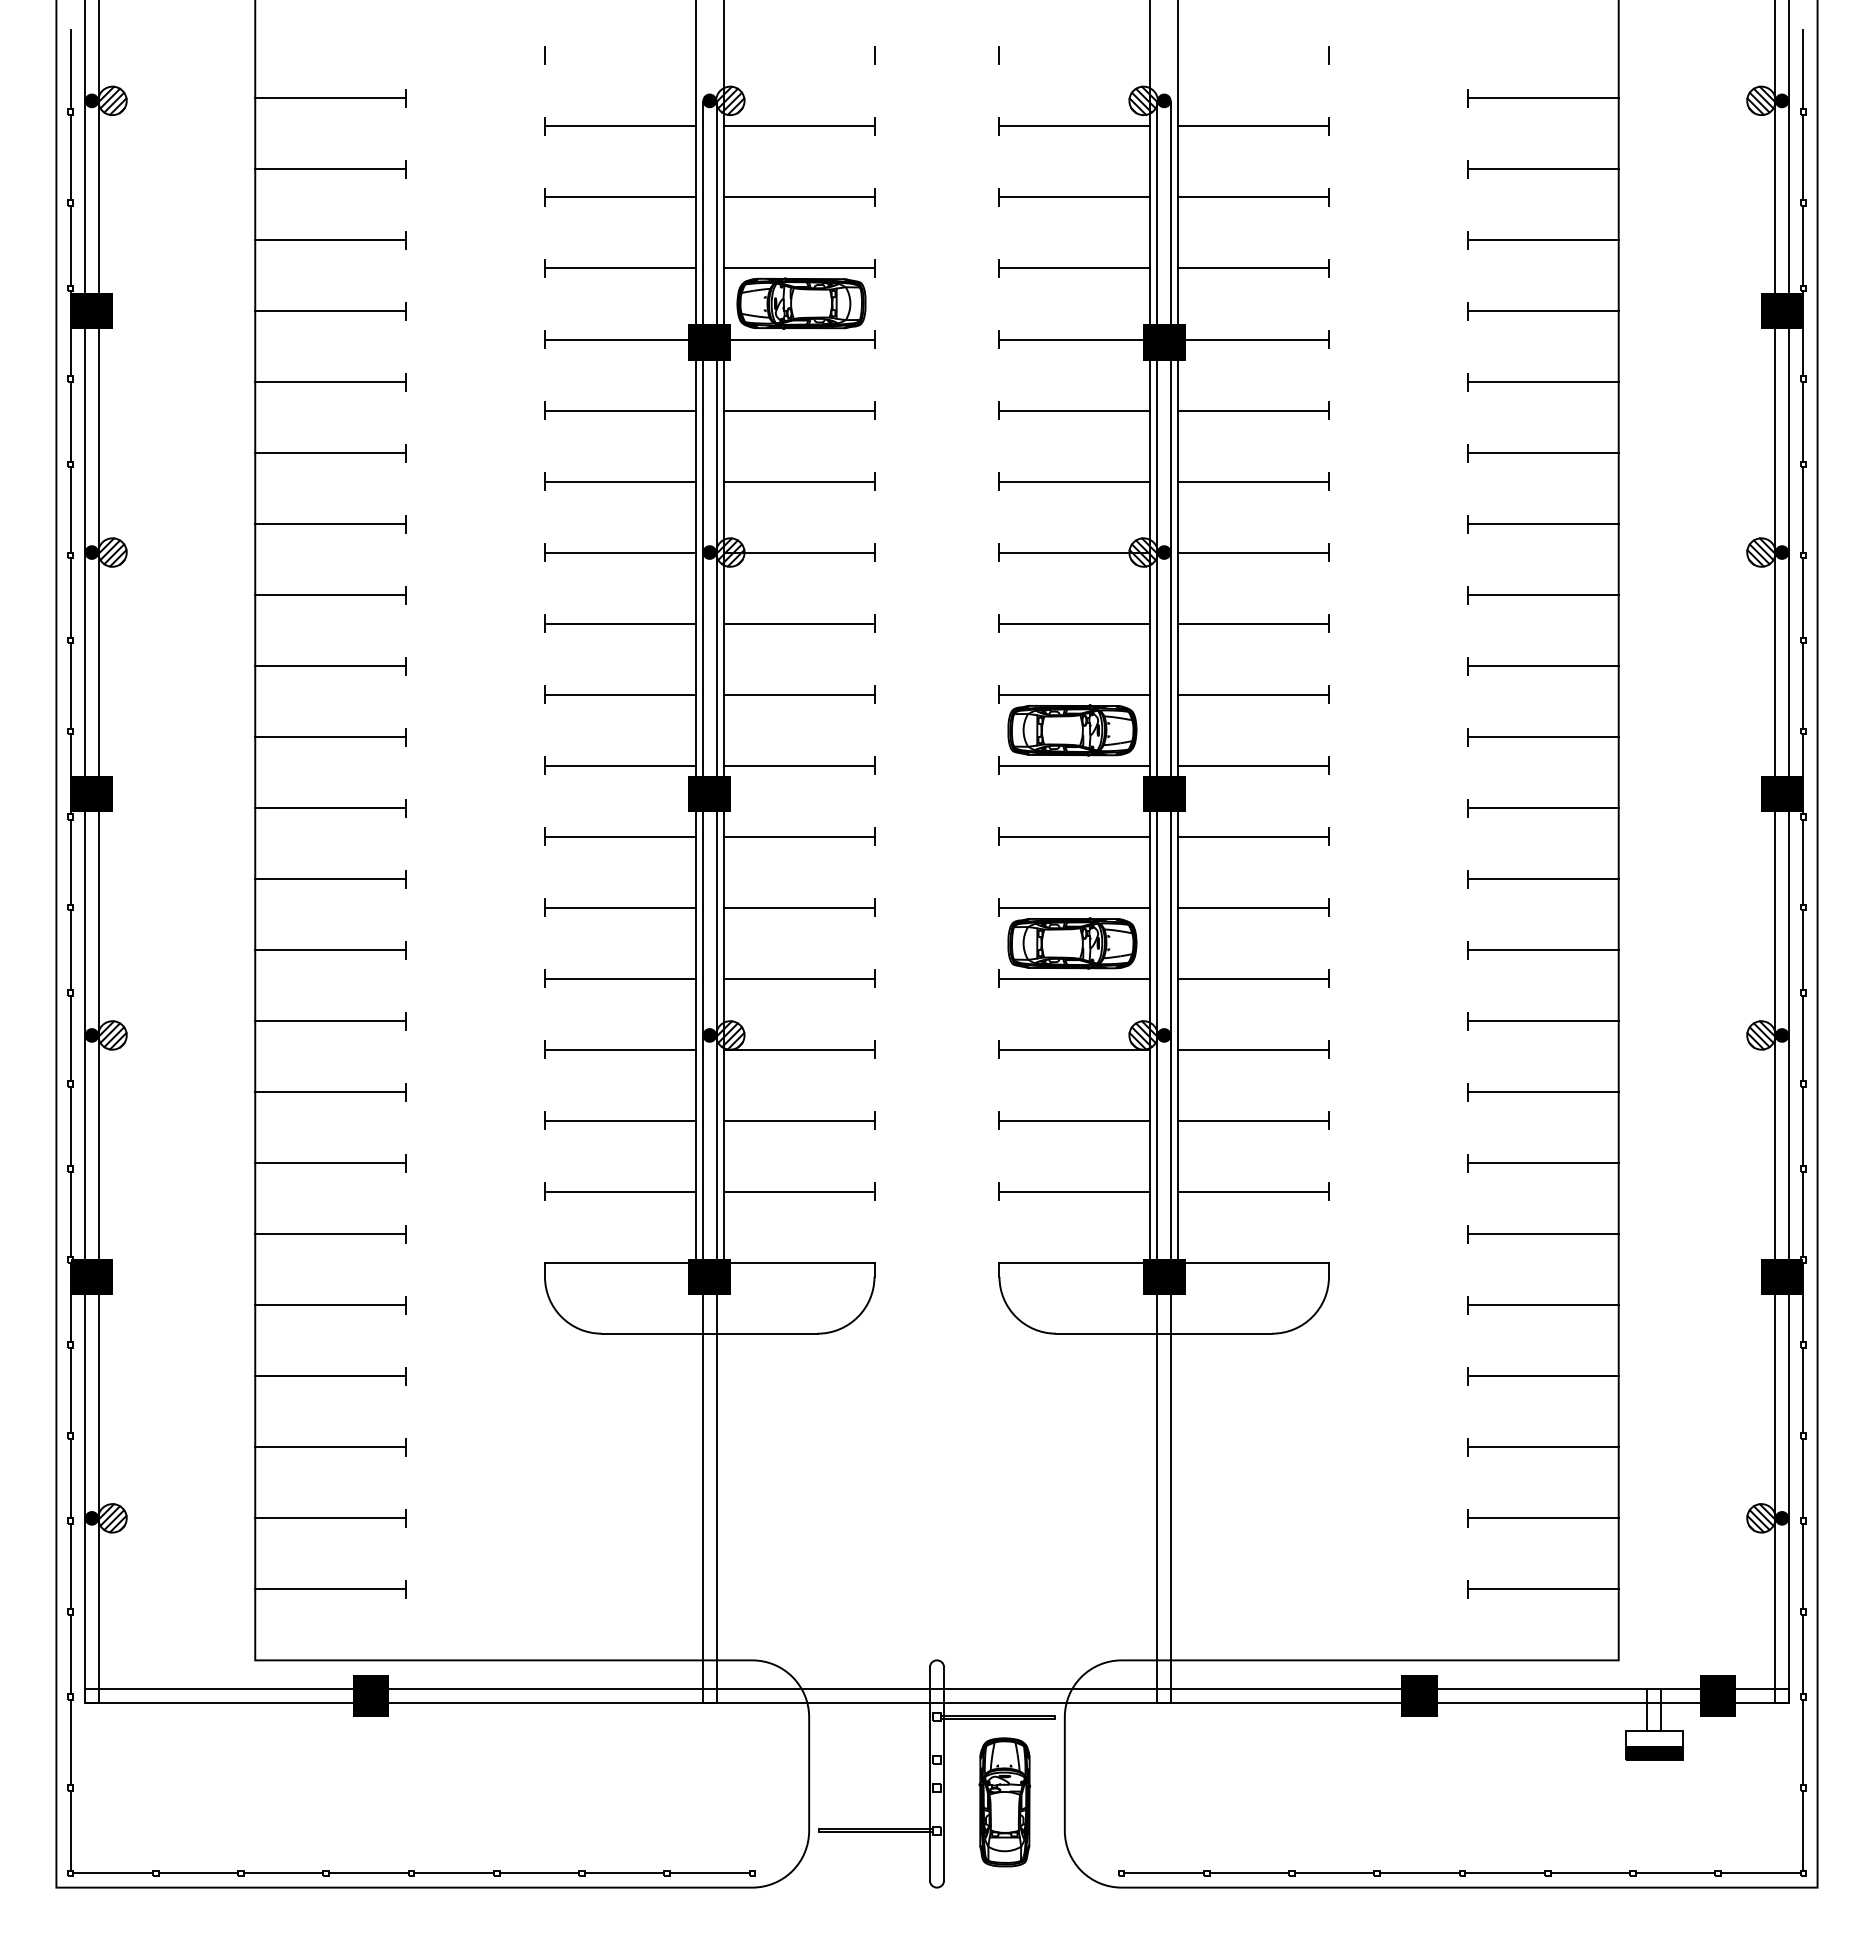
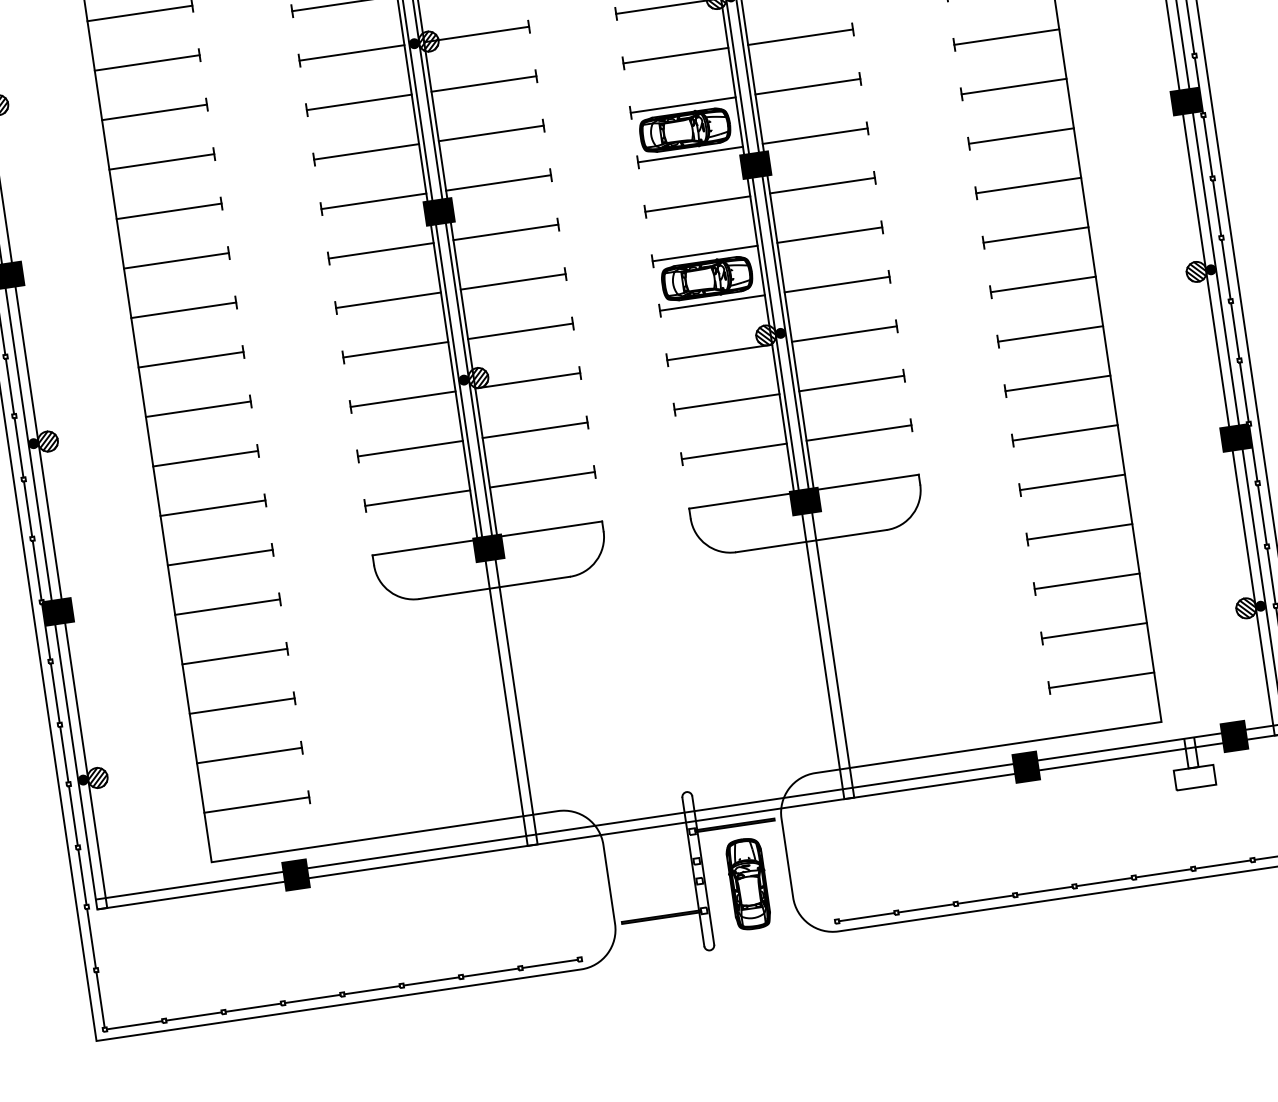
fill: (1653, 1752) -> (1195, 782), removed

